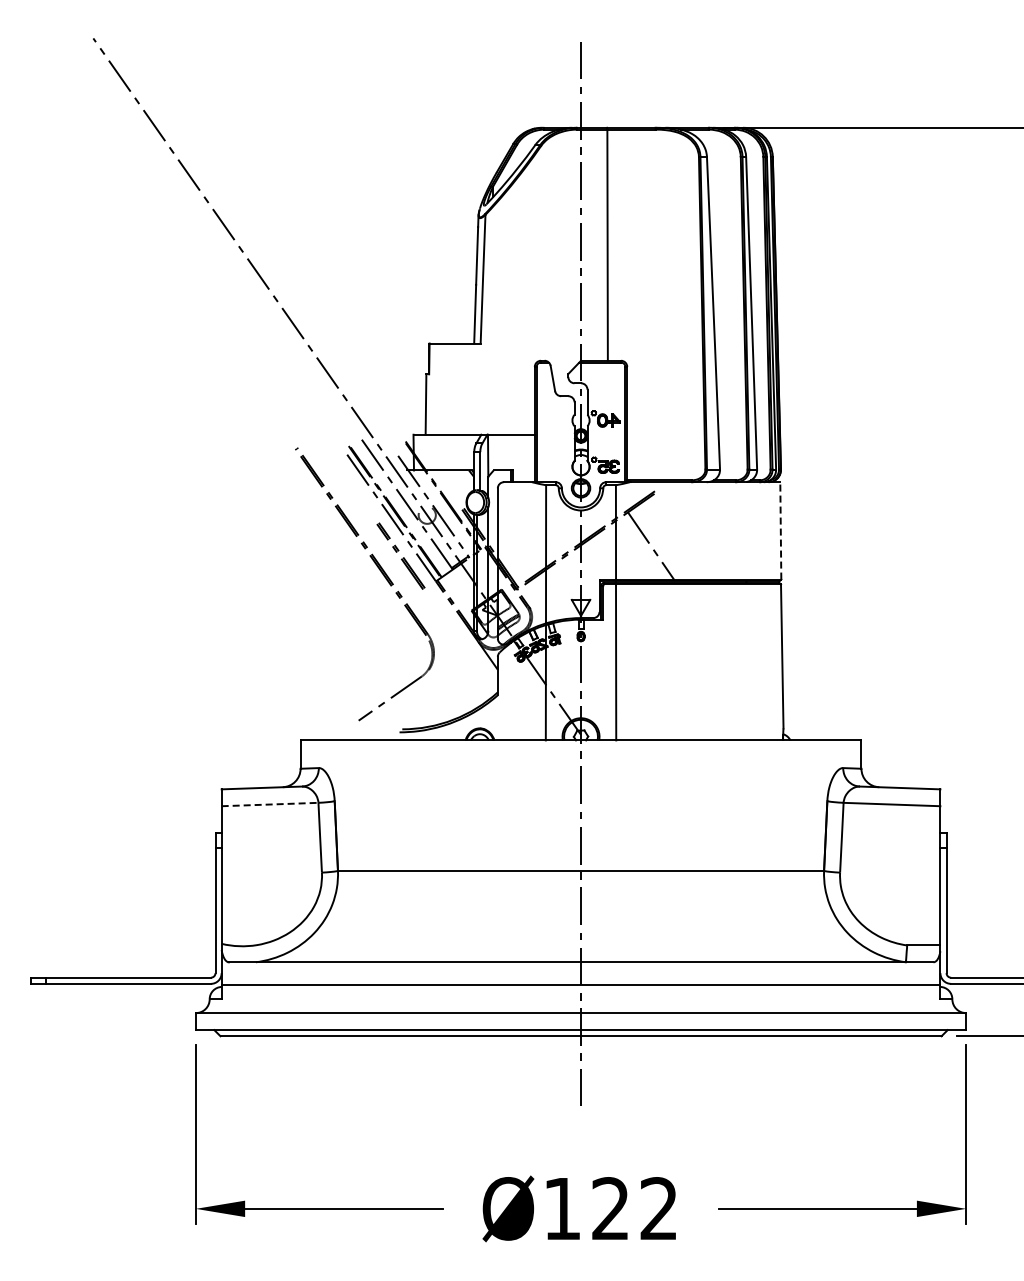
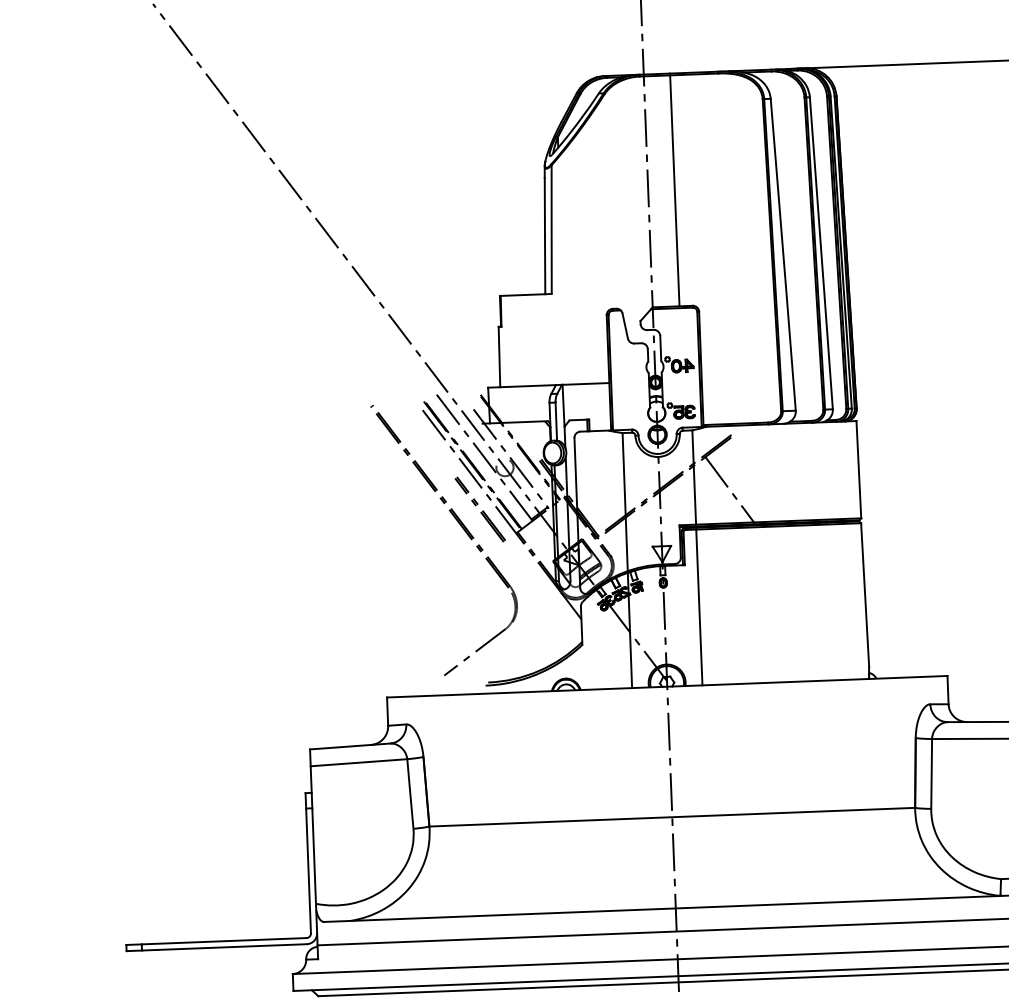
line: (780, 530) -> (858, 469), dashed -> solid
line: (270, 804) -> (359, 762), dashed -> solid

